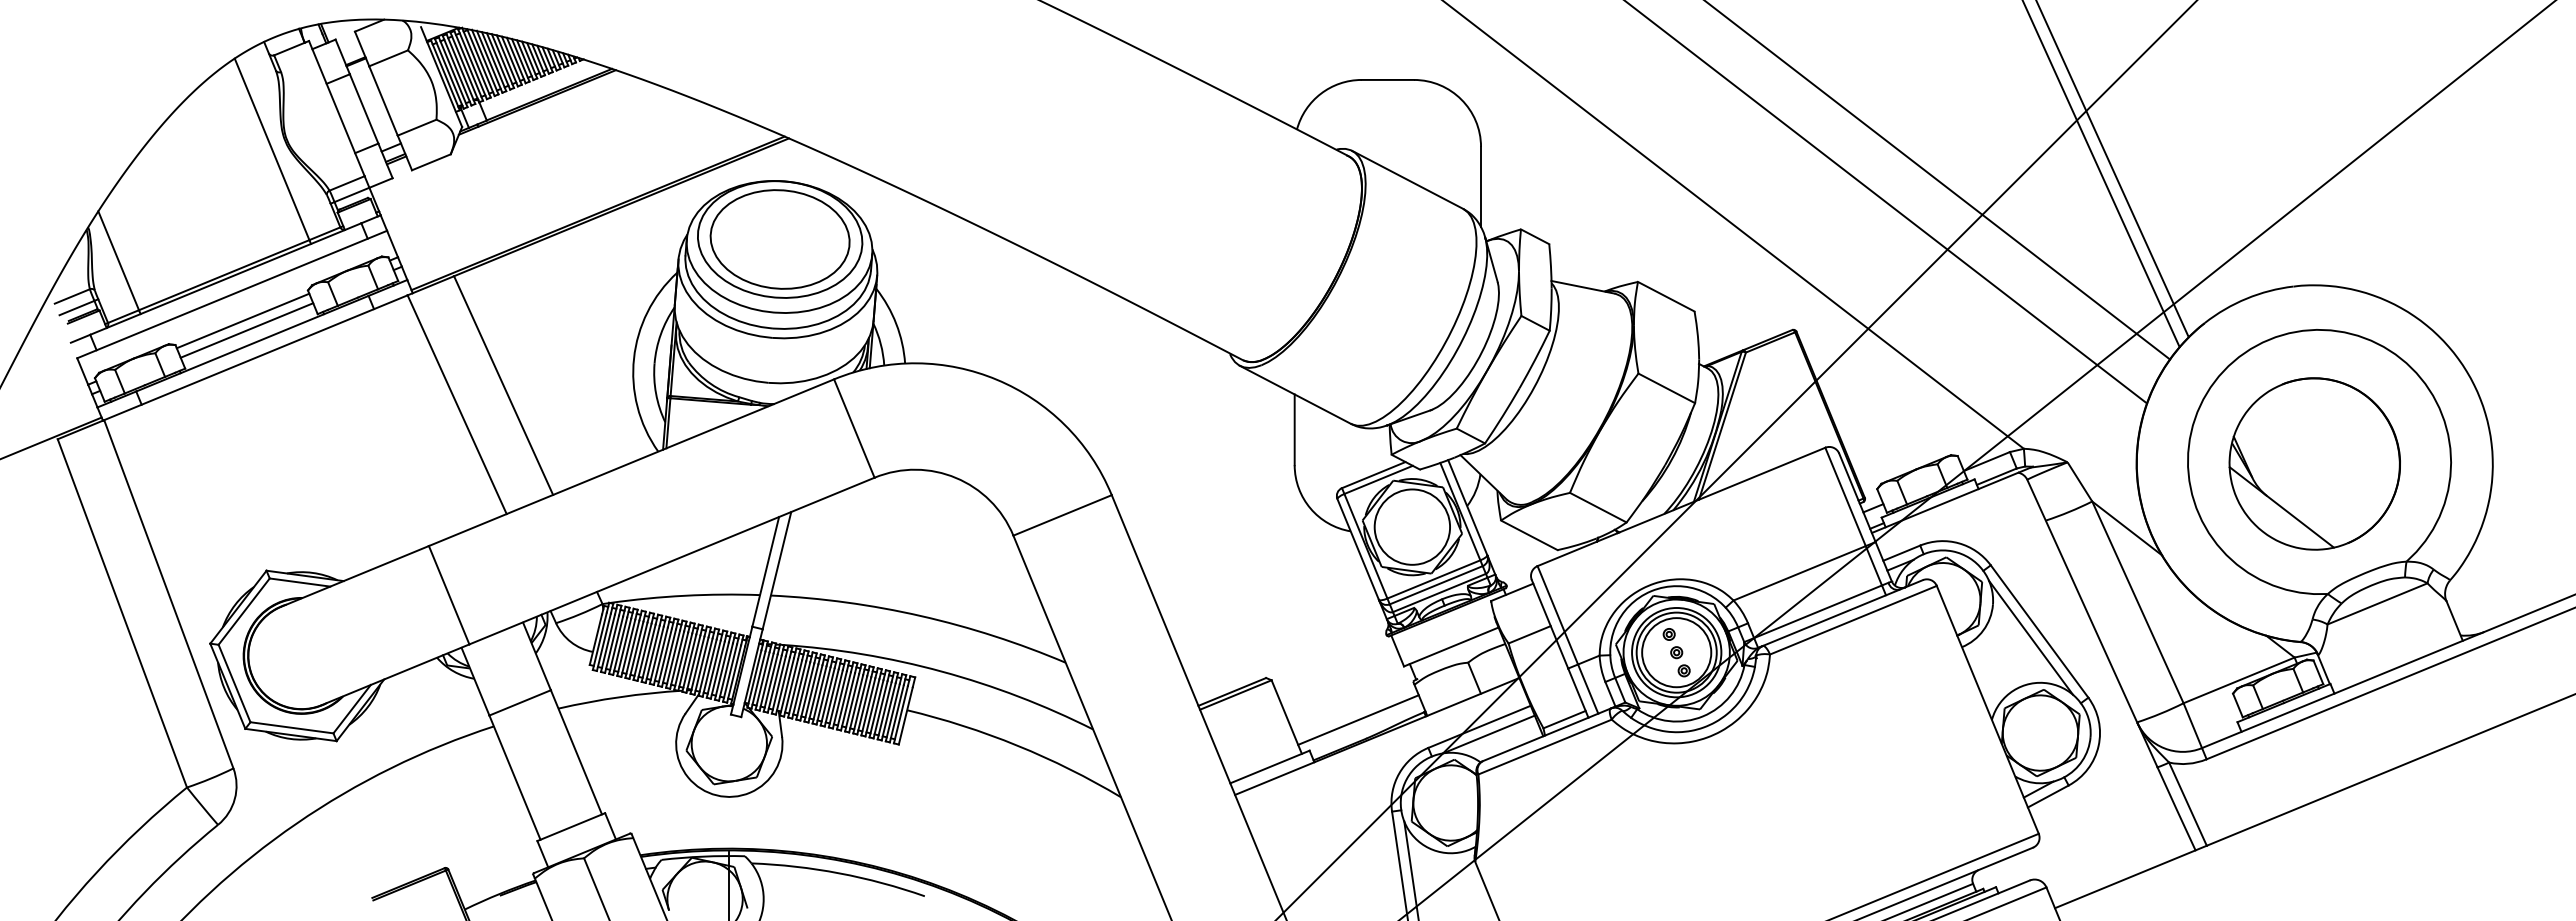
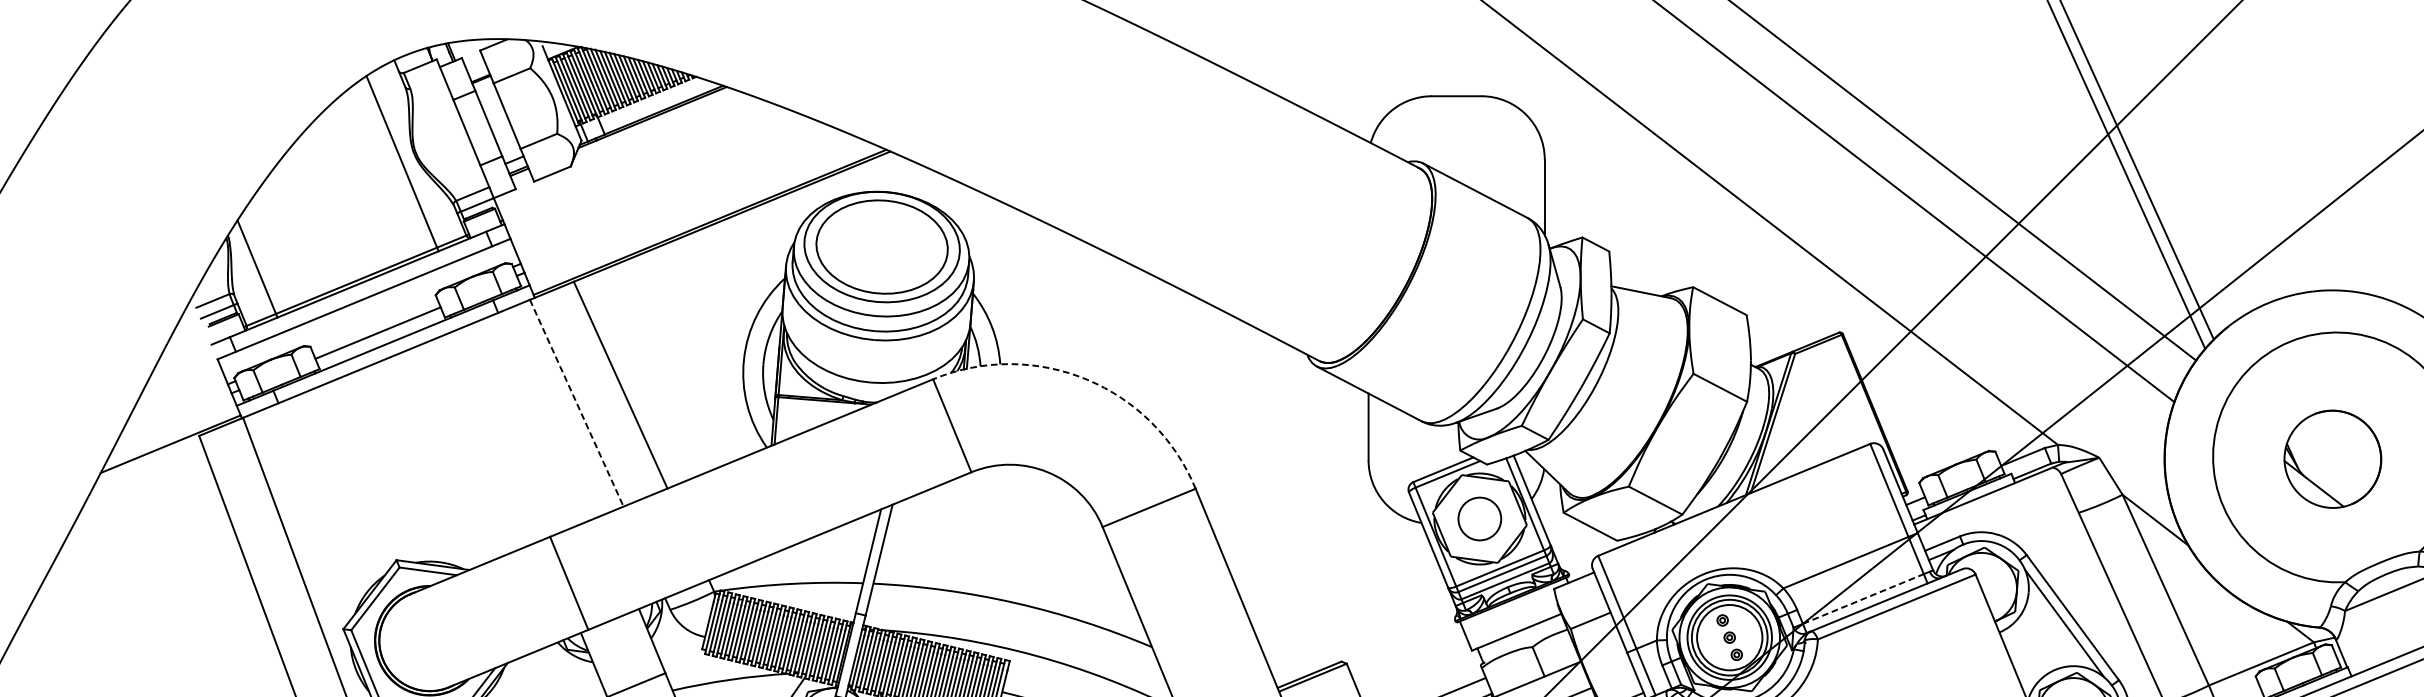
line: (242, 320) -> (373, 323), removed
arc: (996, 379) -> (1086, 379), solid -> dashed
line: (457, 405) -> (577, 404), solid -> dashed
part: (2314, 463) -> (2332, 458), size x0.6
circle: (1412, 526) -> (1479, 518), size x0.6
line: (1818, 611) -> (1863, 598), solid -> dashed

